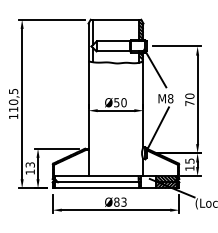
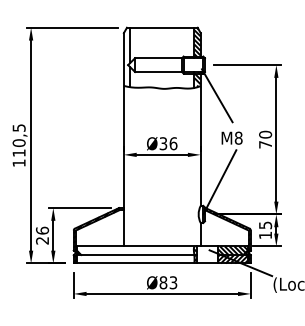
text: (120, 102) -> (168, 143), Ø50 -> Ø36
text: (29, 168) -> (41, 235), 13 -> 26

